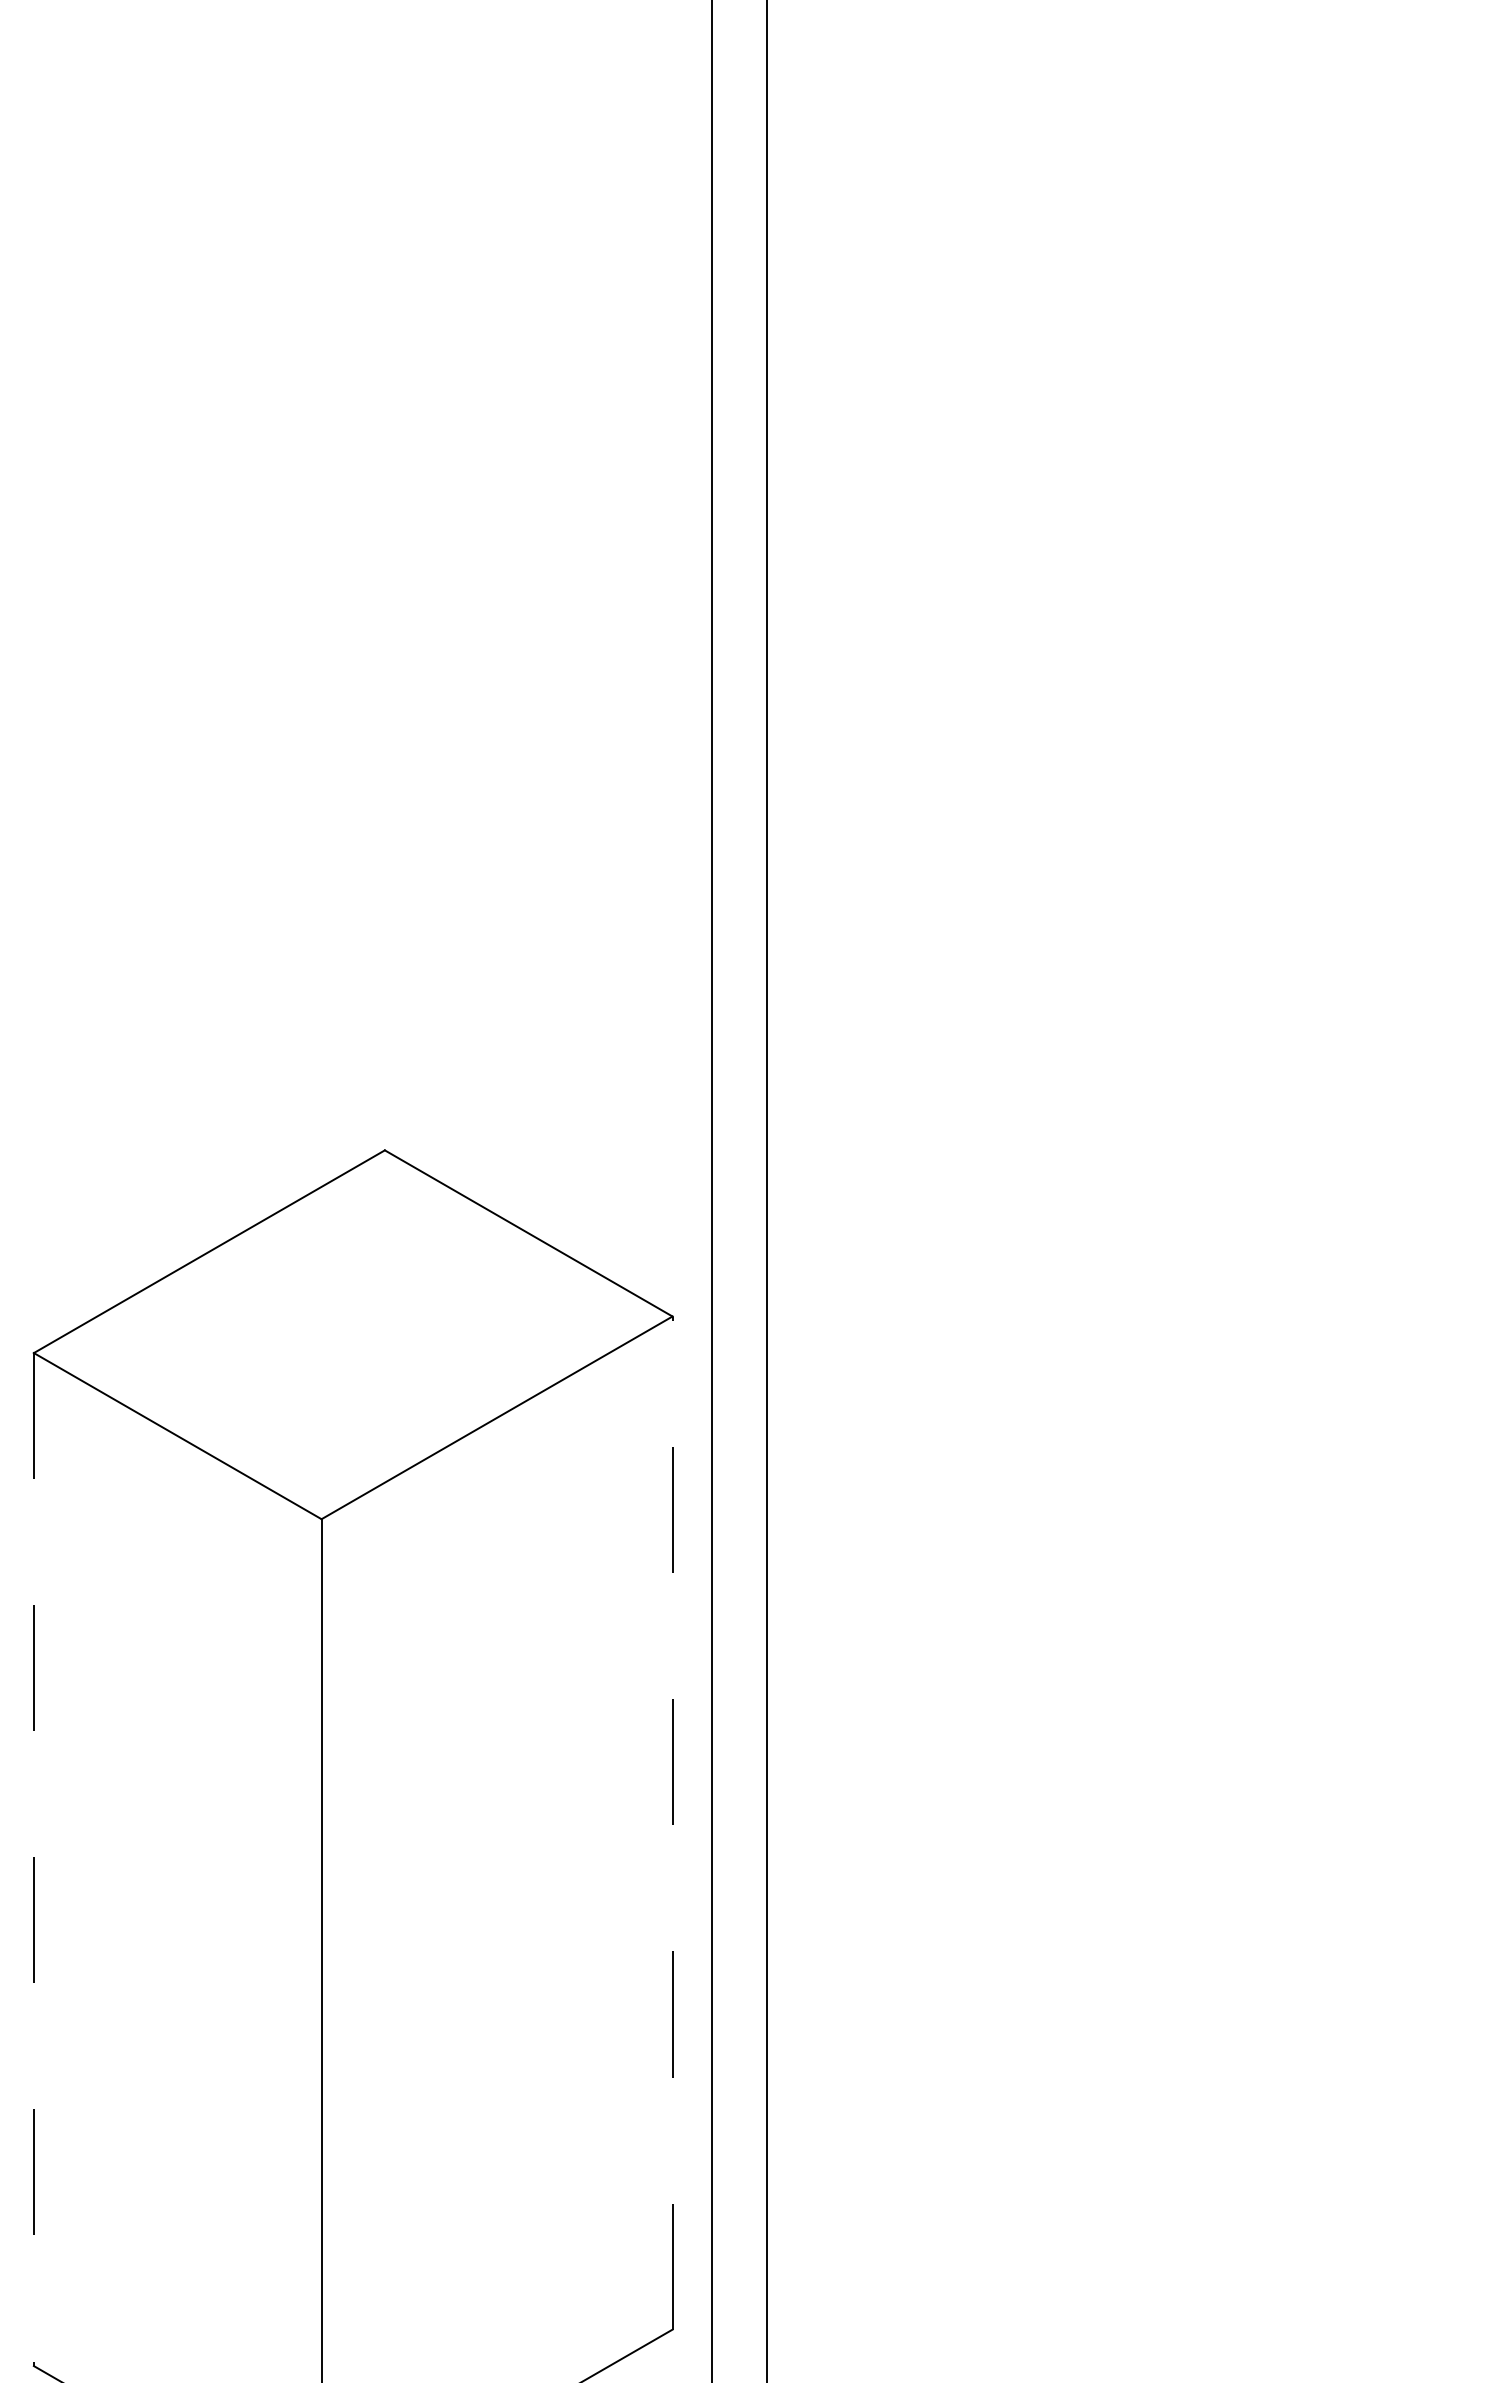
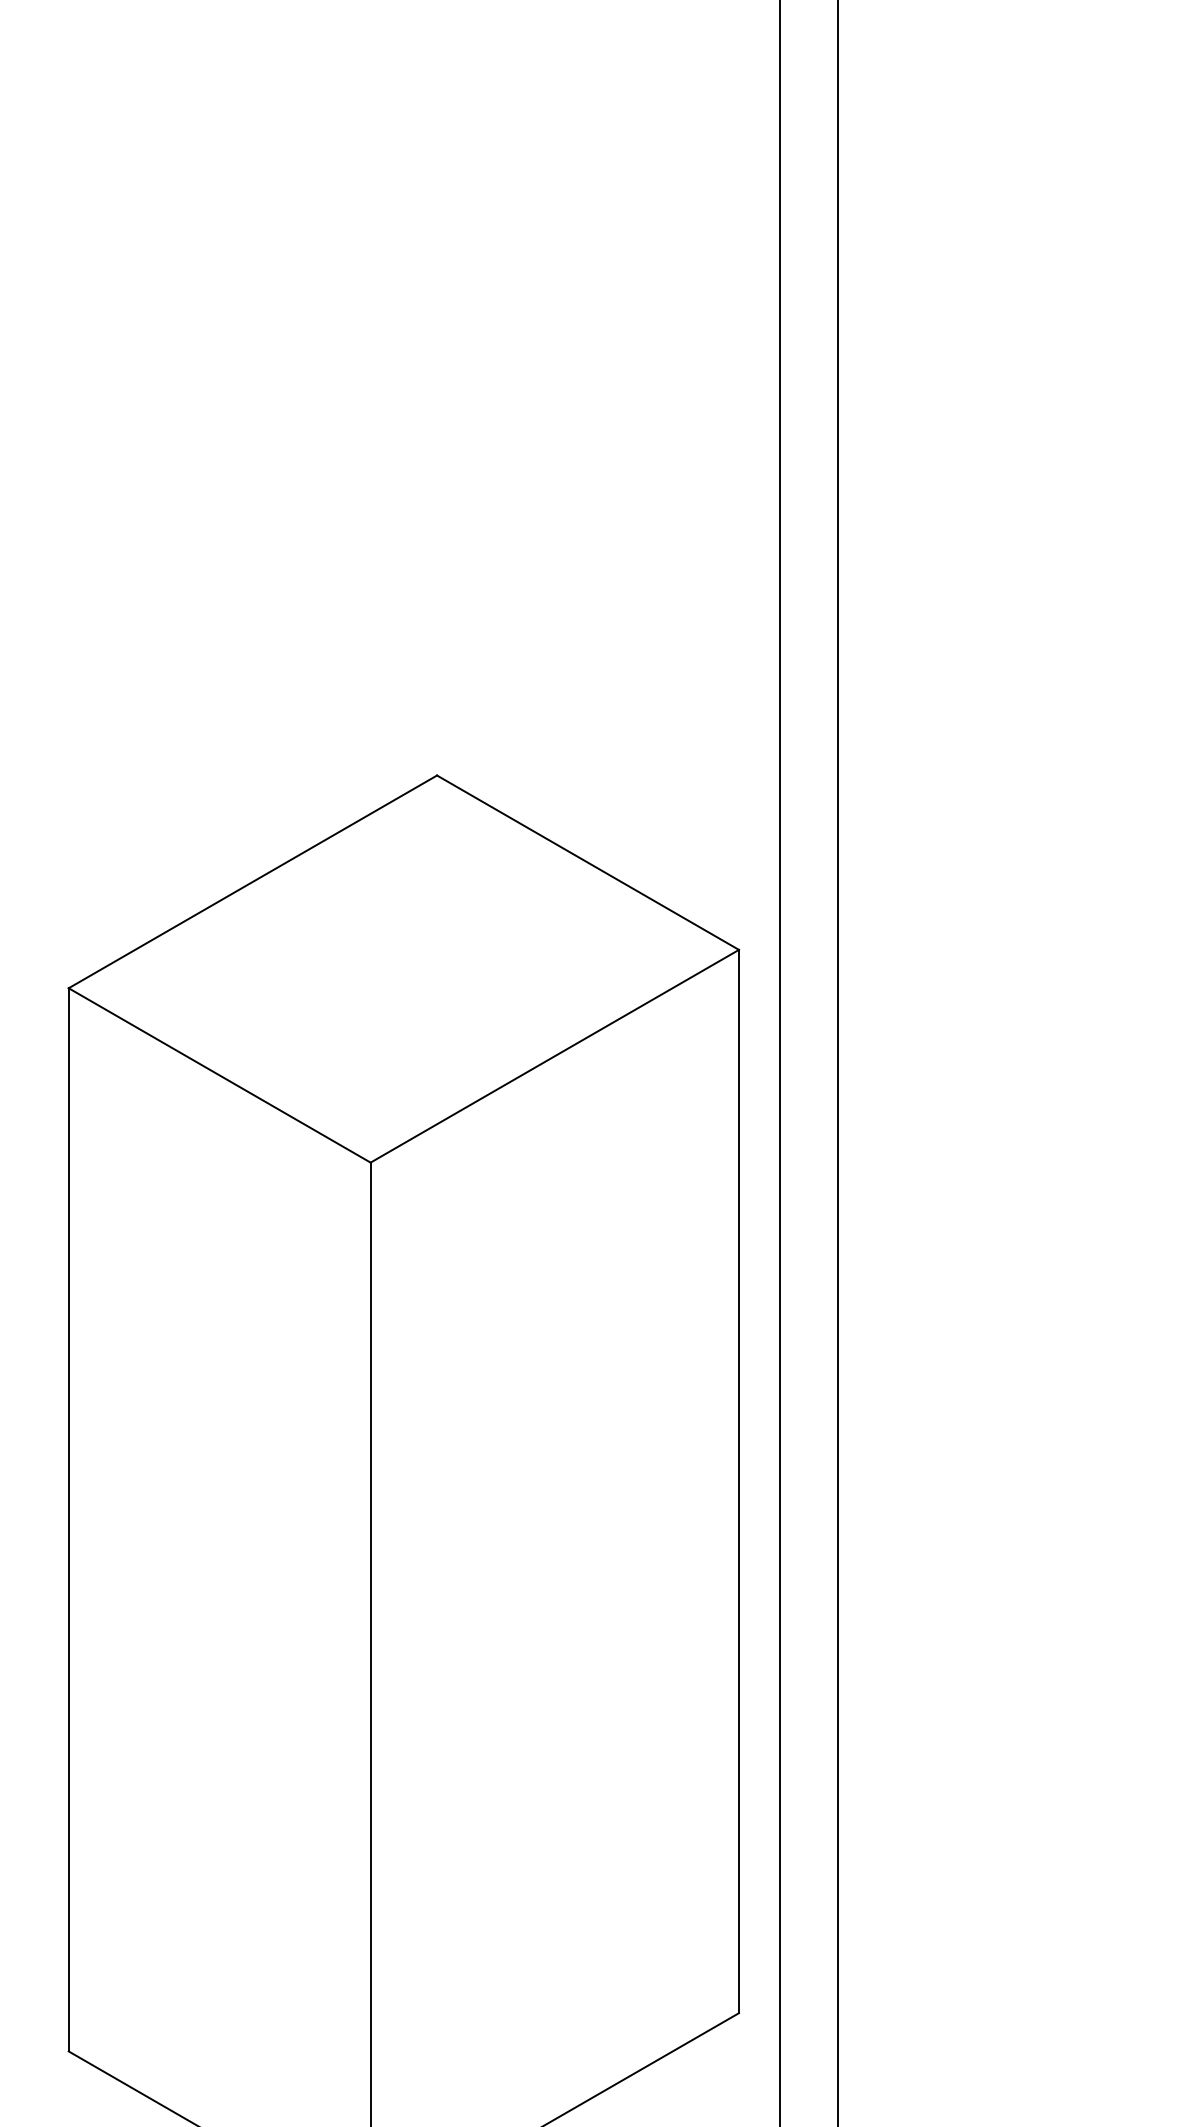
line: (672, 1823) -> (738, 1481), dashed -> solid
line: (33, 1859) -> (68, 1519), dashed -> solid

